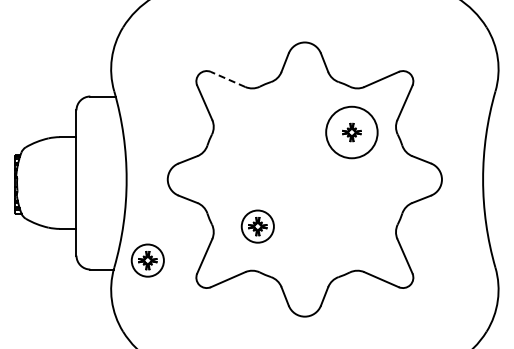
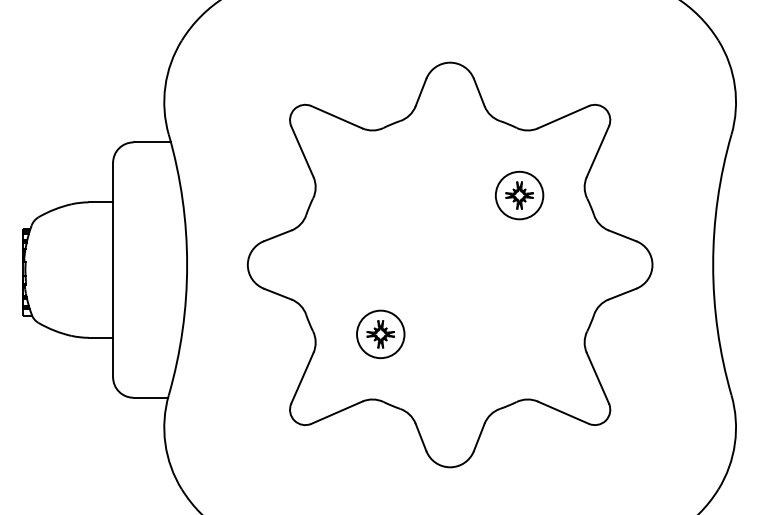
line: (228, 79) -> (337, 117), dashed -> solid
circle: (351, 132) -> (518, 195), size x0.62
part: (147, 260) -> (217, 384), removed

